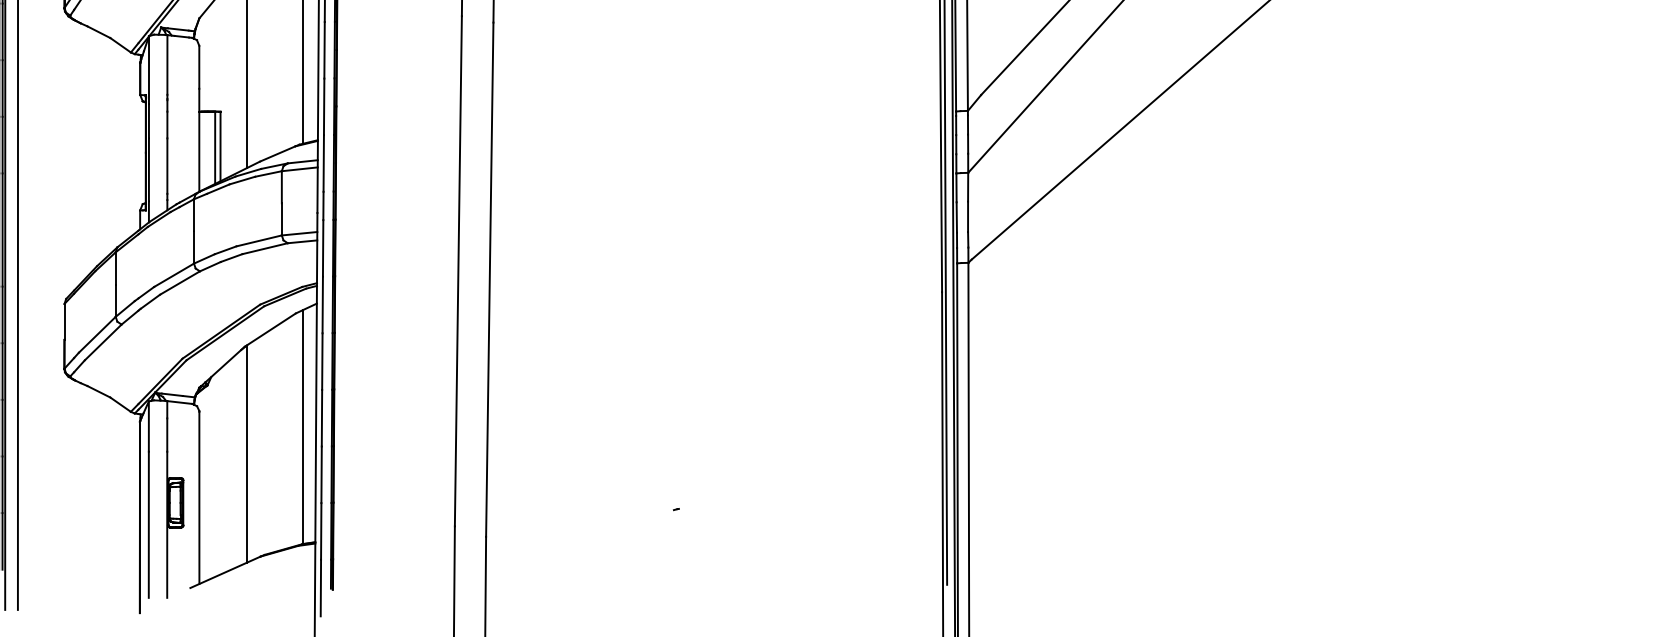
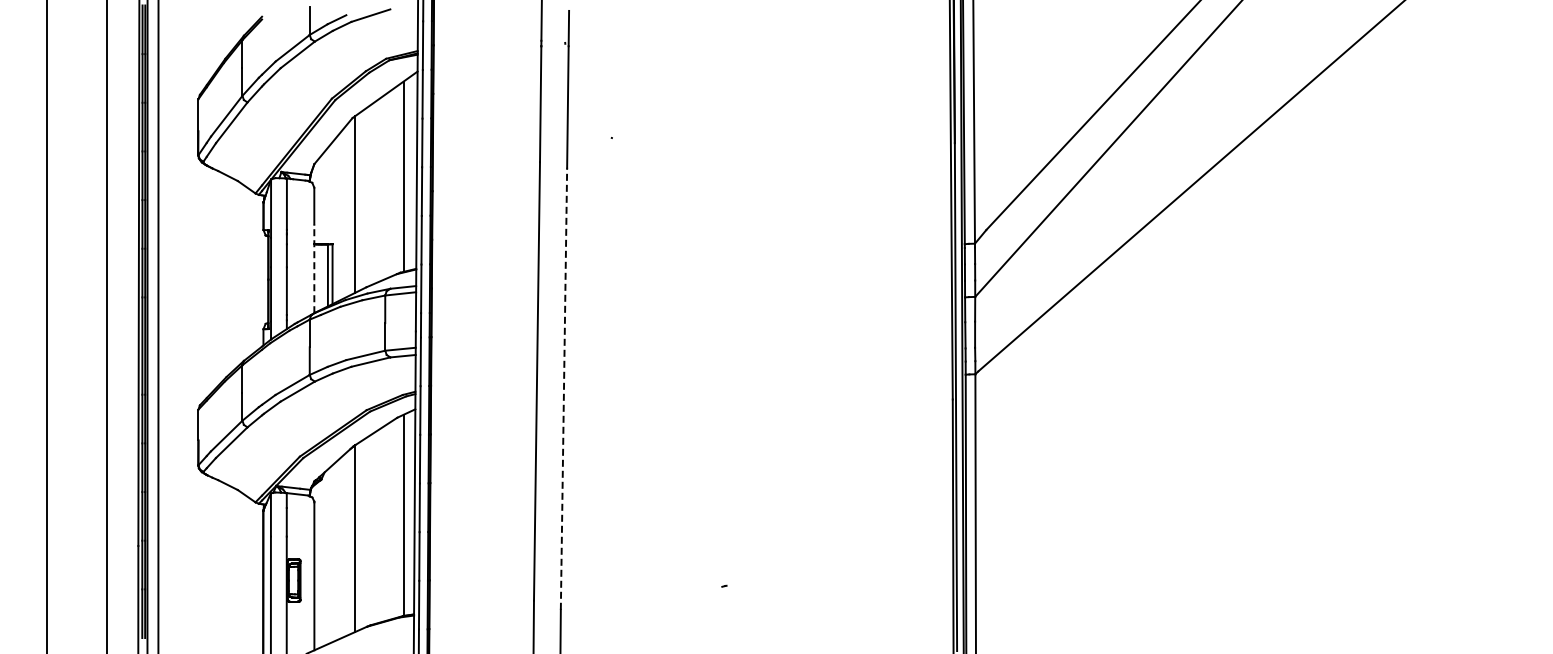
line: (199, 139) -> (314, 268), solid -> dashed
line: (490, 279) -> (564, 388), solid -> dashed

